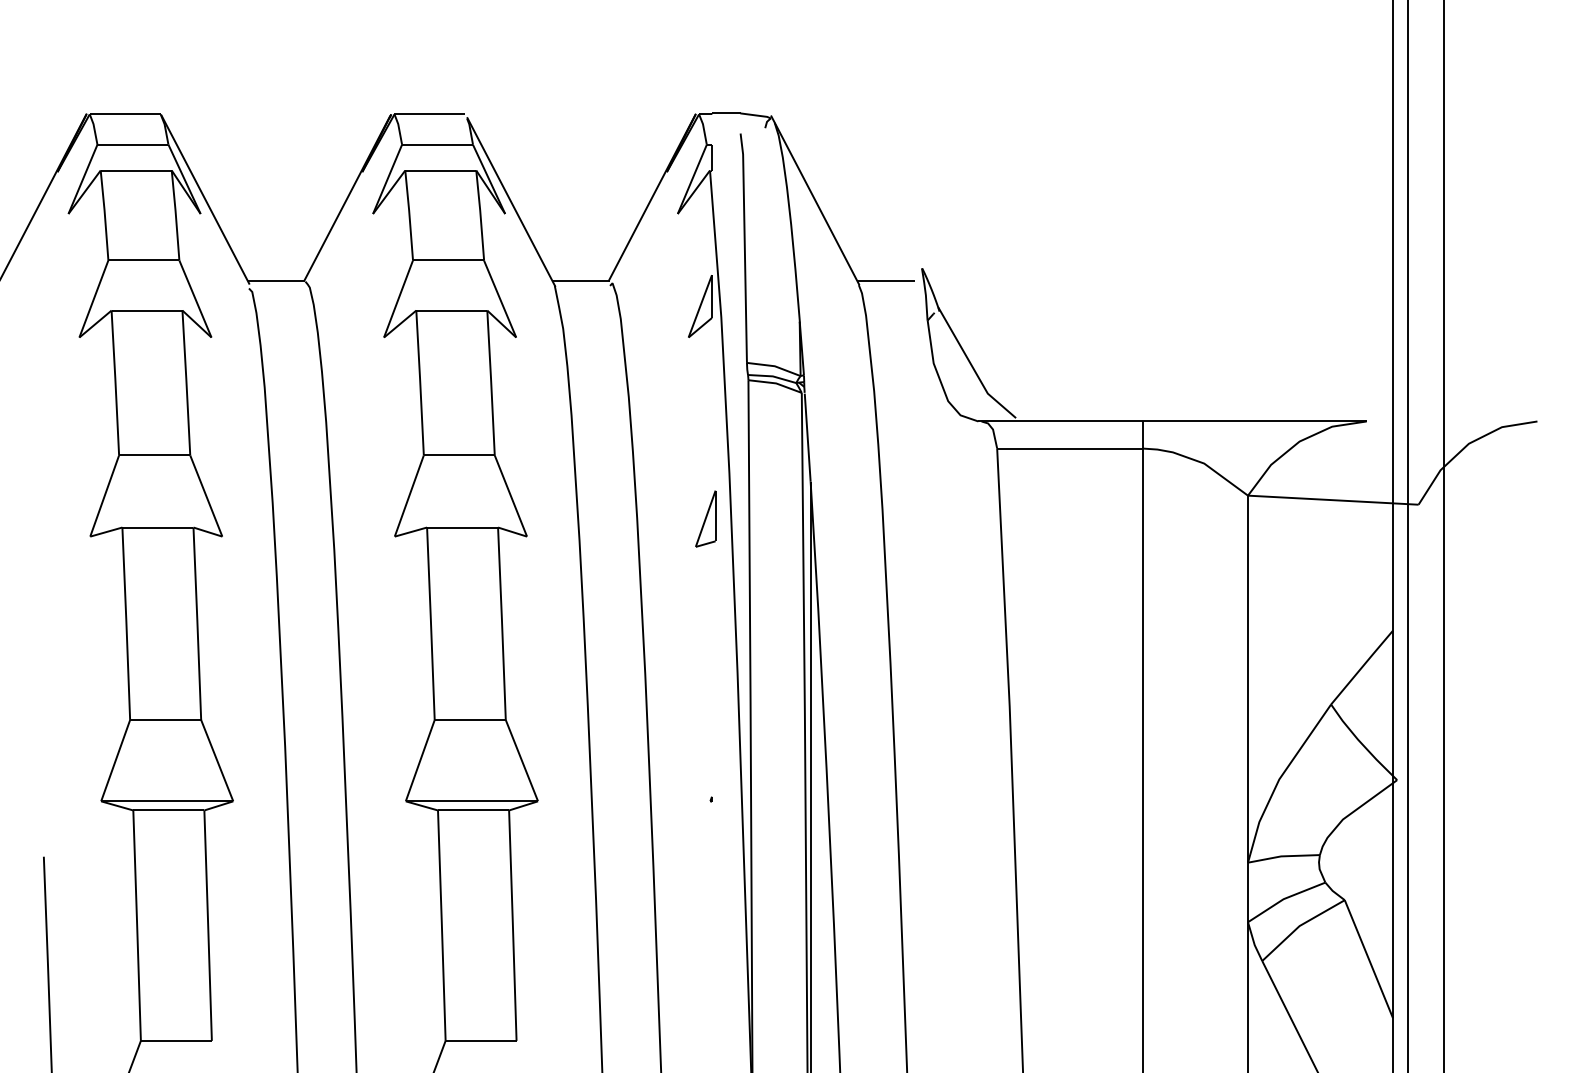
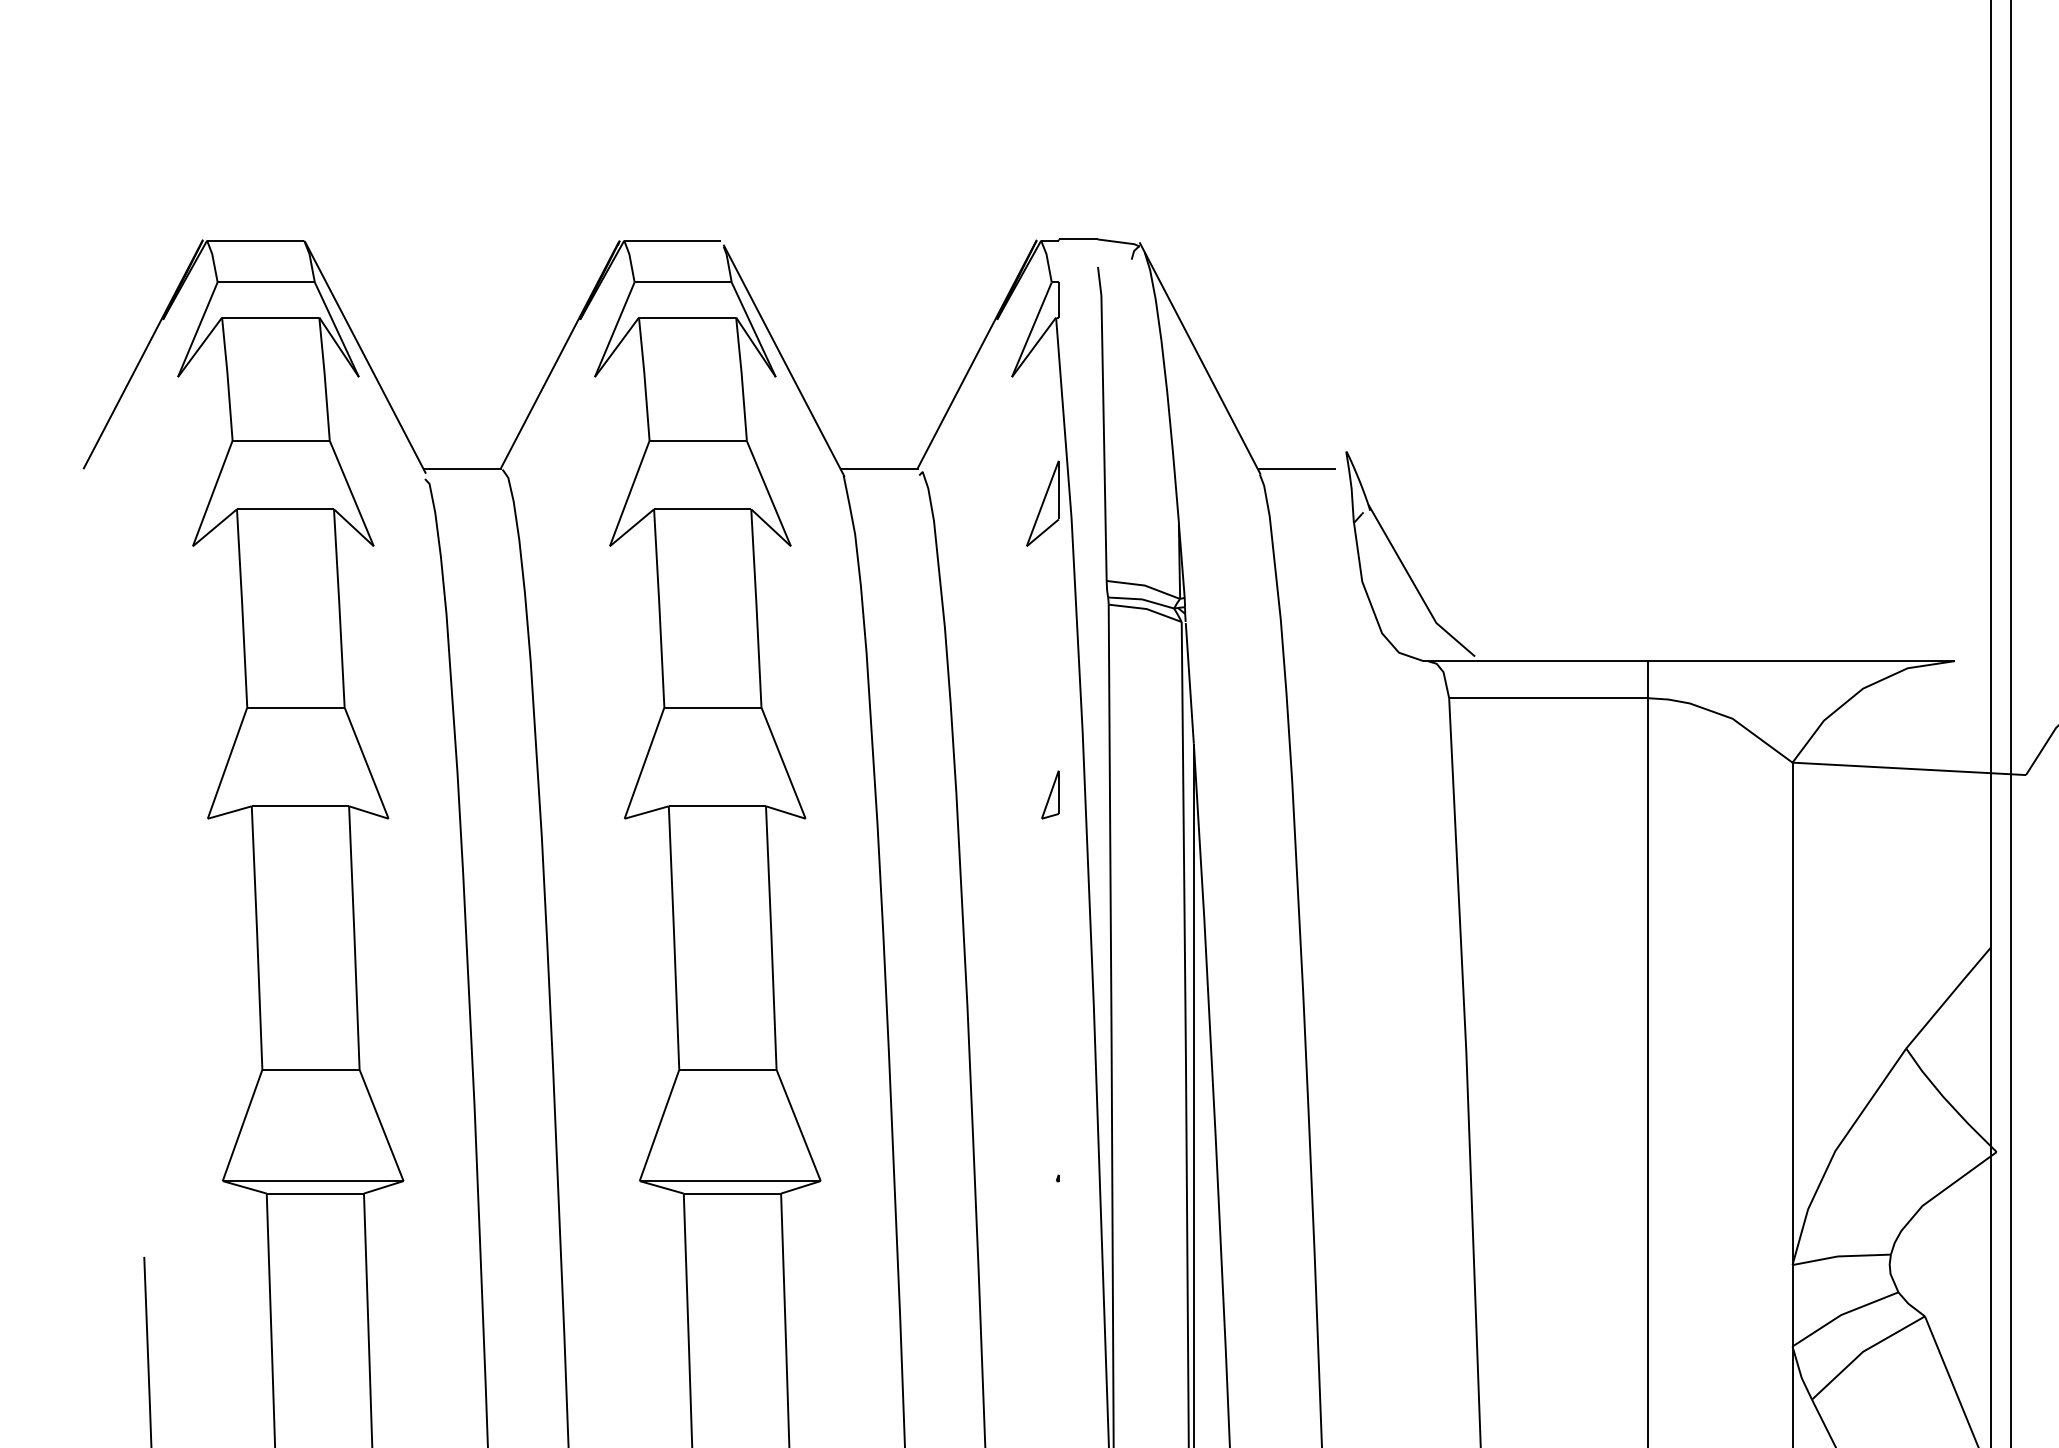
part: (705, 519) -> (1049, 795), size x0.62

